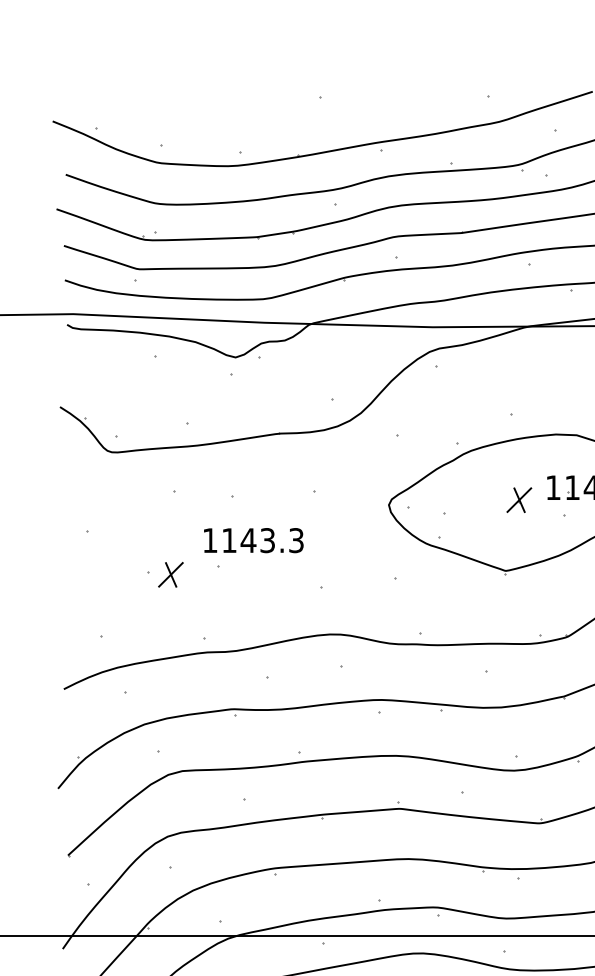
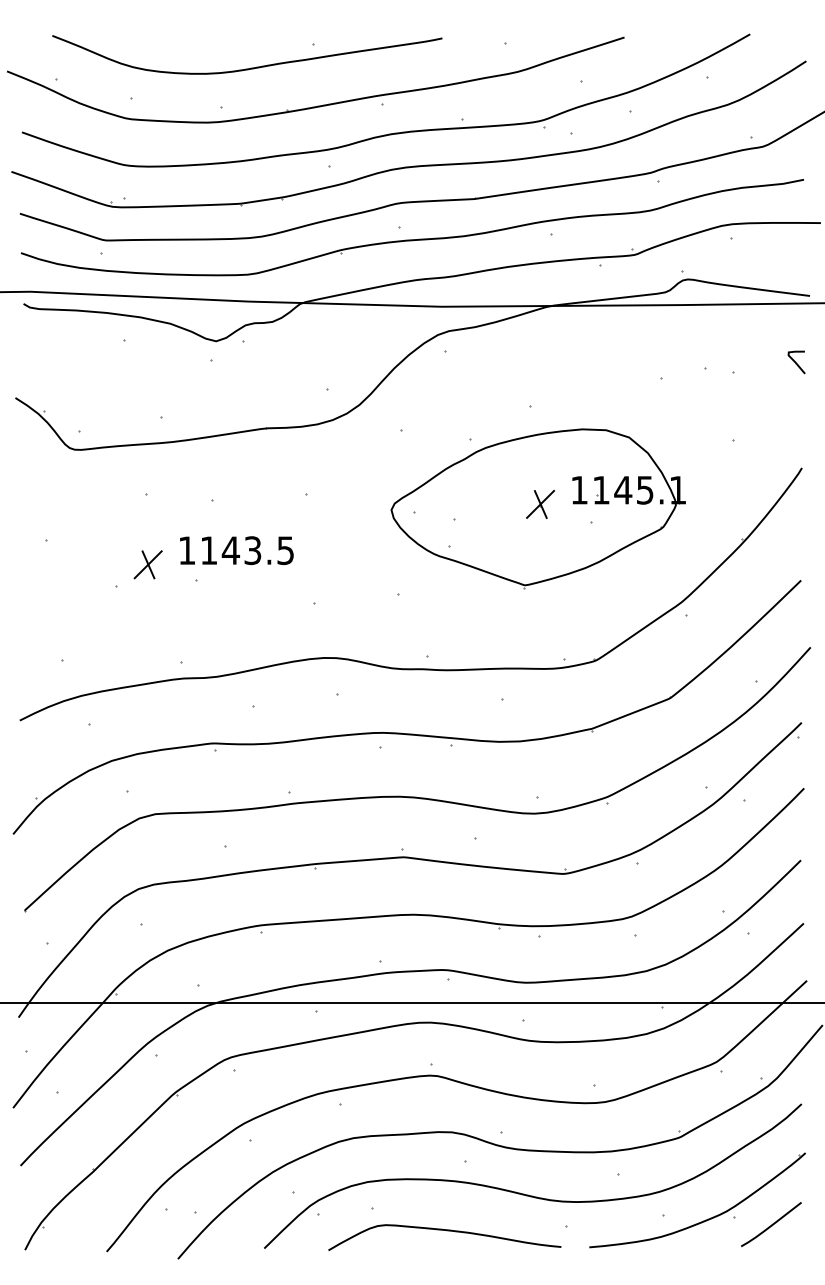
curve: (266, 117) -> (251, 67), added
text: (296, 540) -> (285, 550), 1143.3 -> 1143.5
part: (170, 574) -> (147, 564), moved

